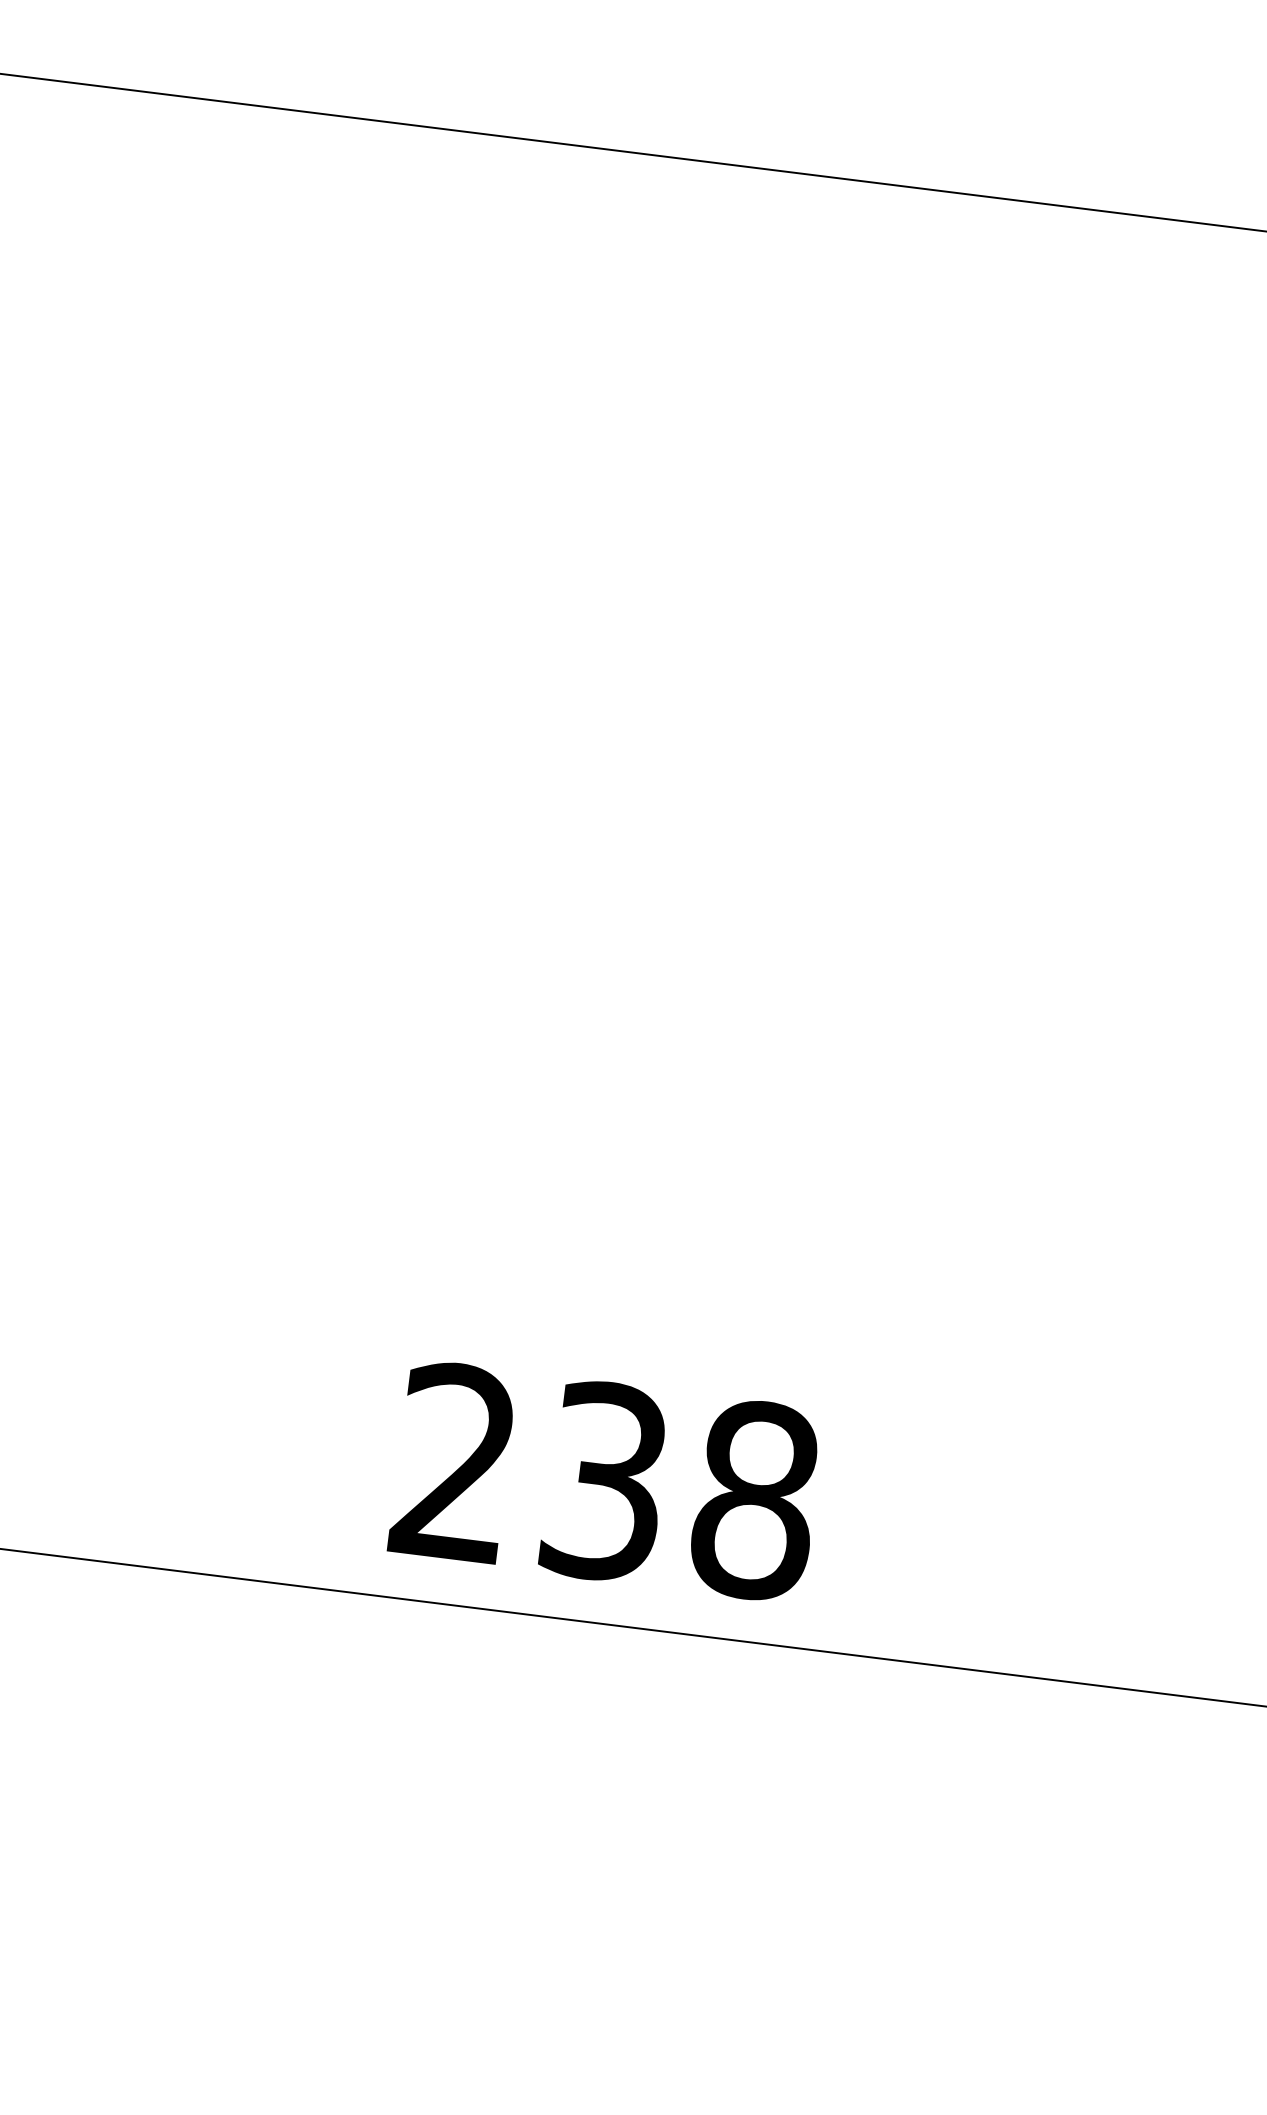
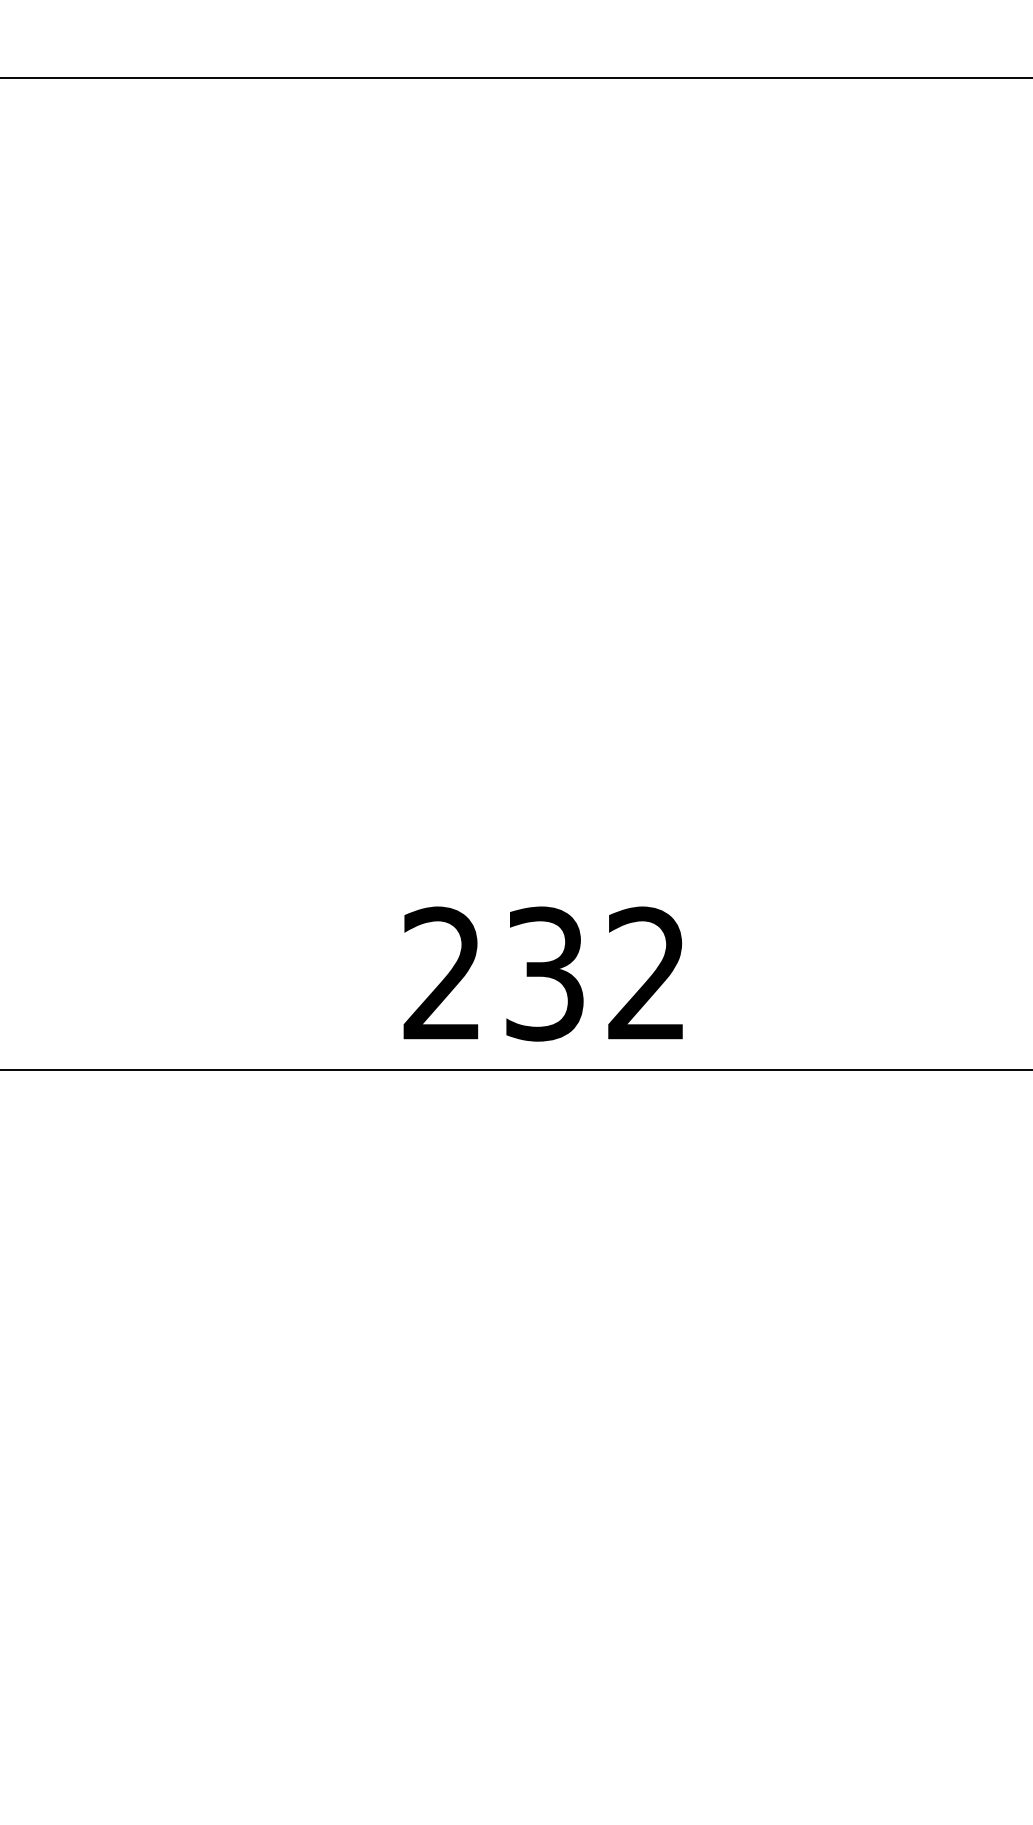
text: (755, 1499) -> (647, 973), 238 -> 232

